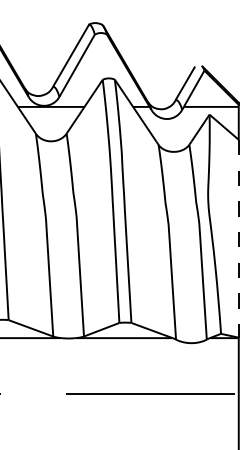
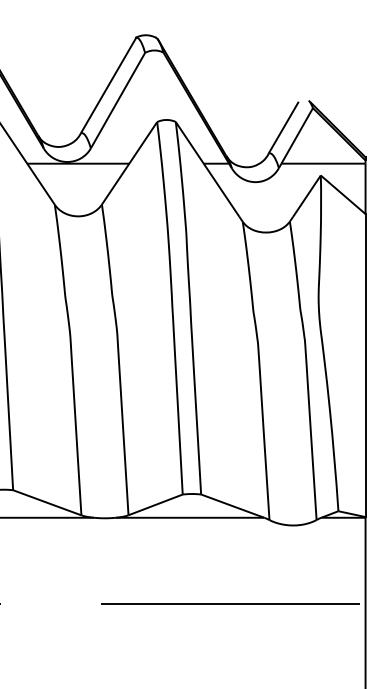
line: (238, 238) -> (365, 365), dashed -> solid

